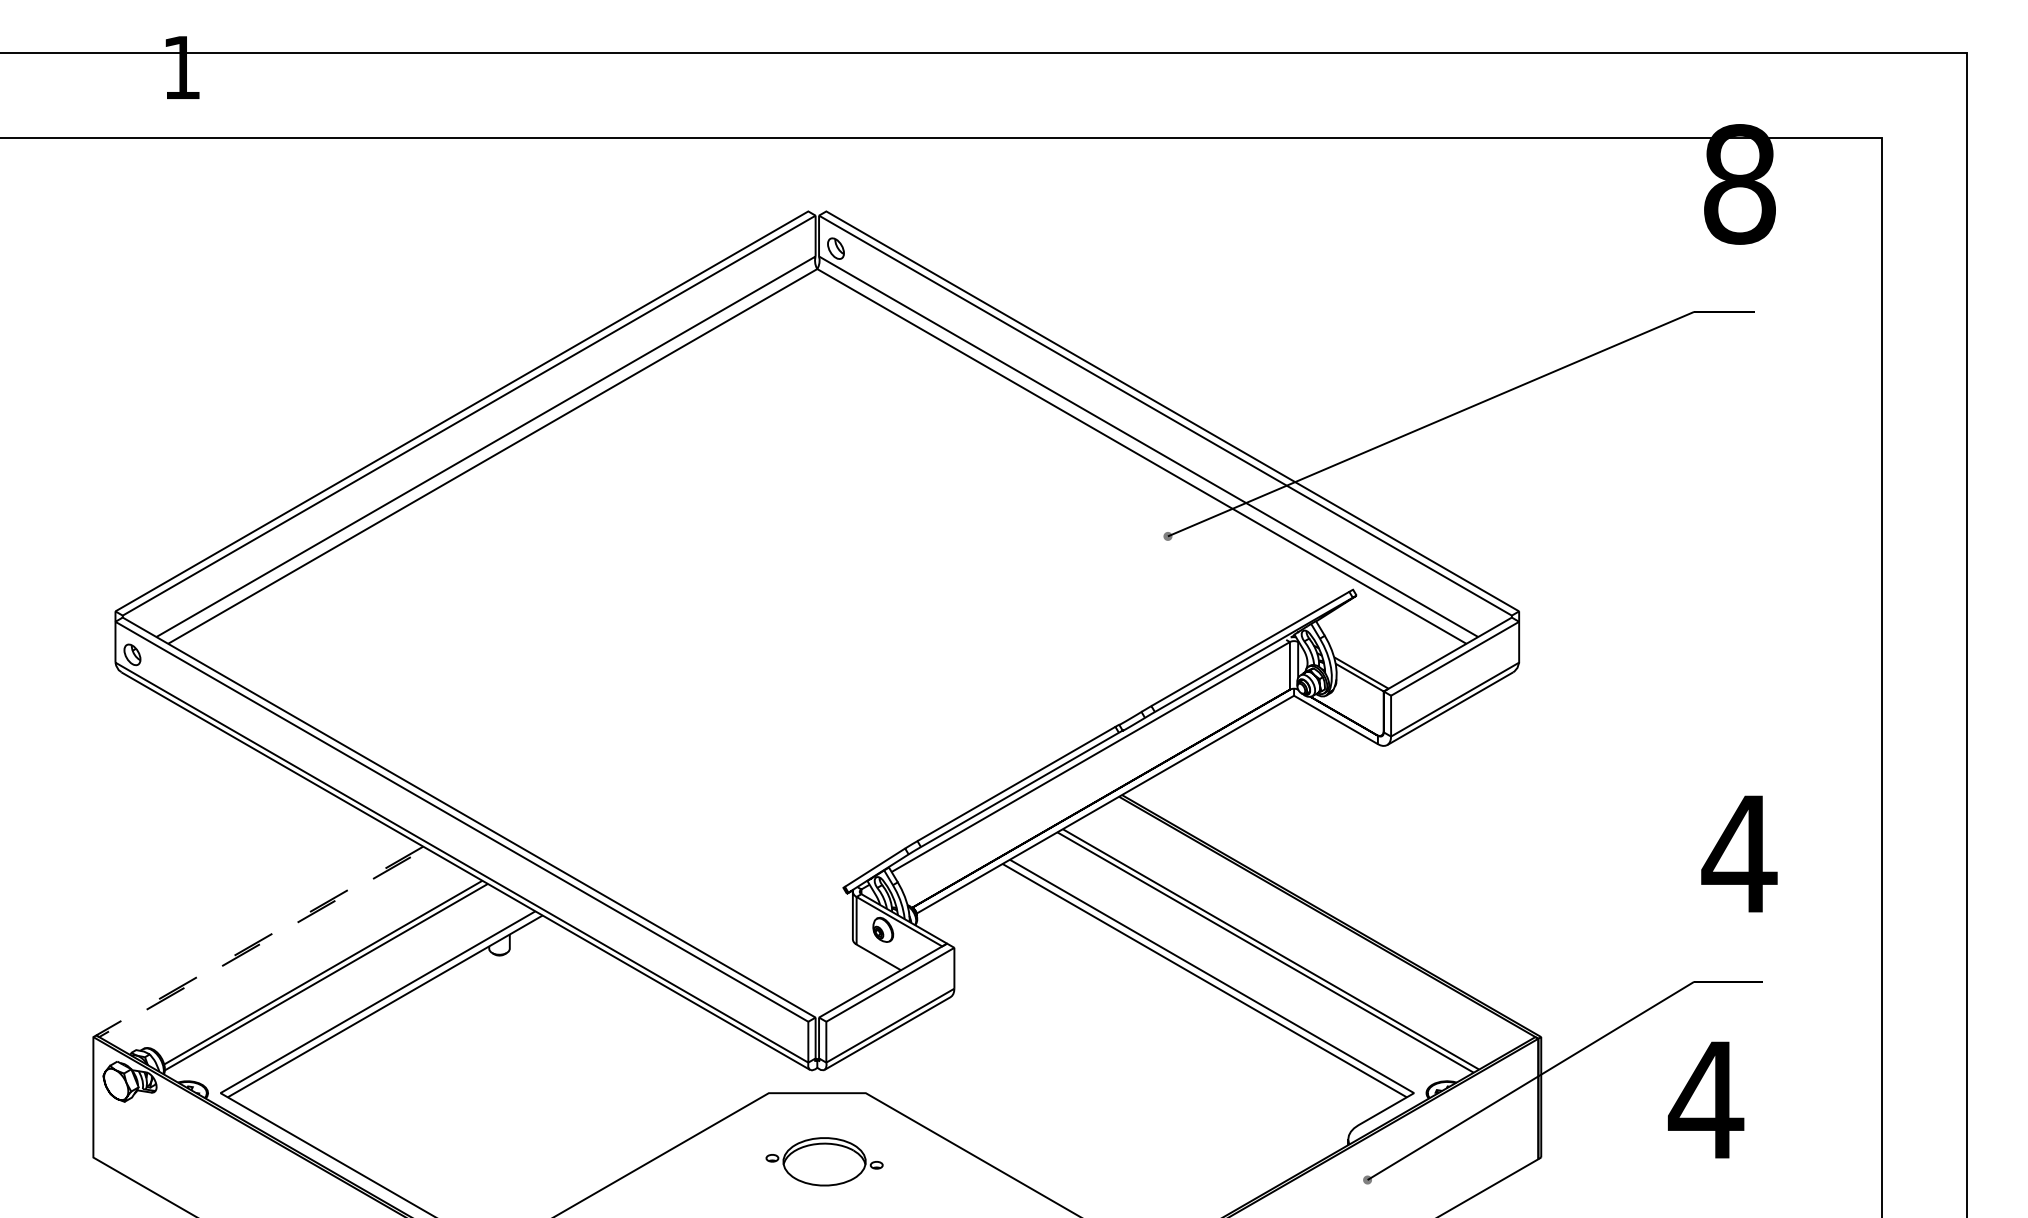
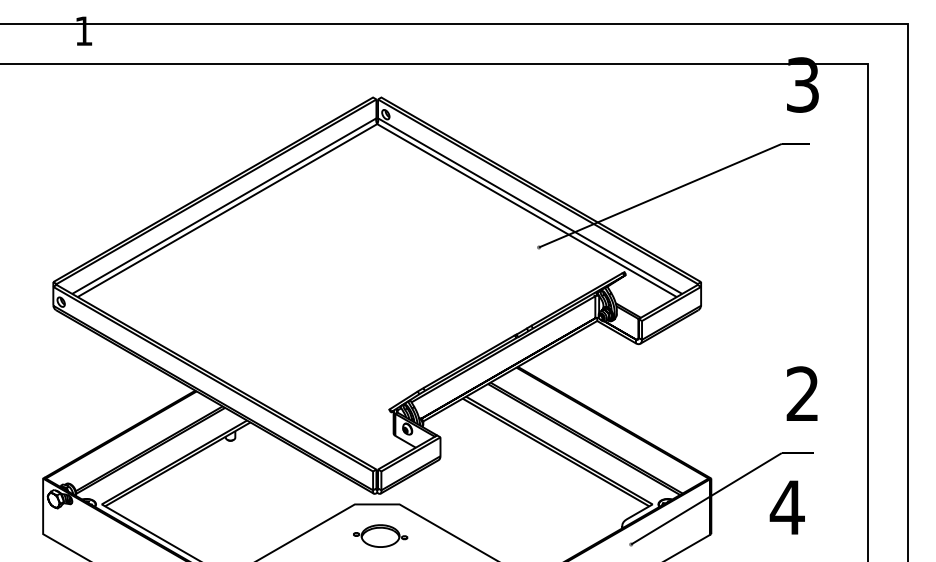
text: (1738, 183) -> (802, 84), 8 -> 3
text: (1738, 852) -> (802, 393), 4 -> 2
line: (98, 1036) -> (45, 478), dashed -> solid

